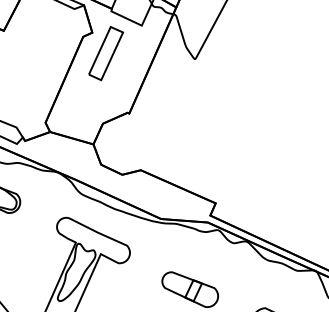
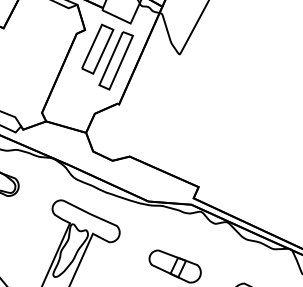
part: (126, 66) -> (116, 61), added

